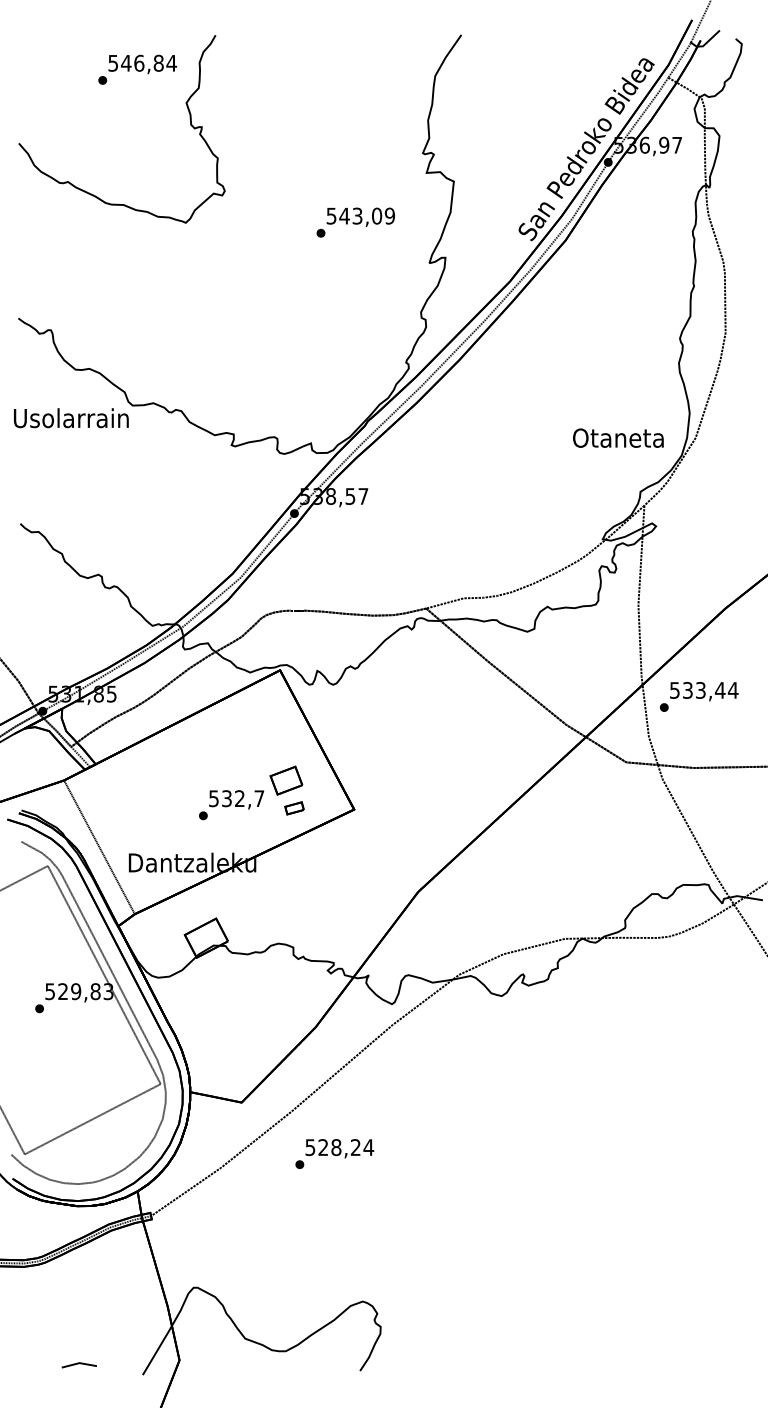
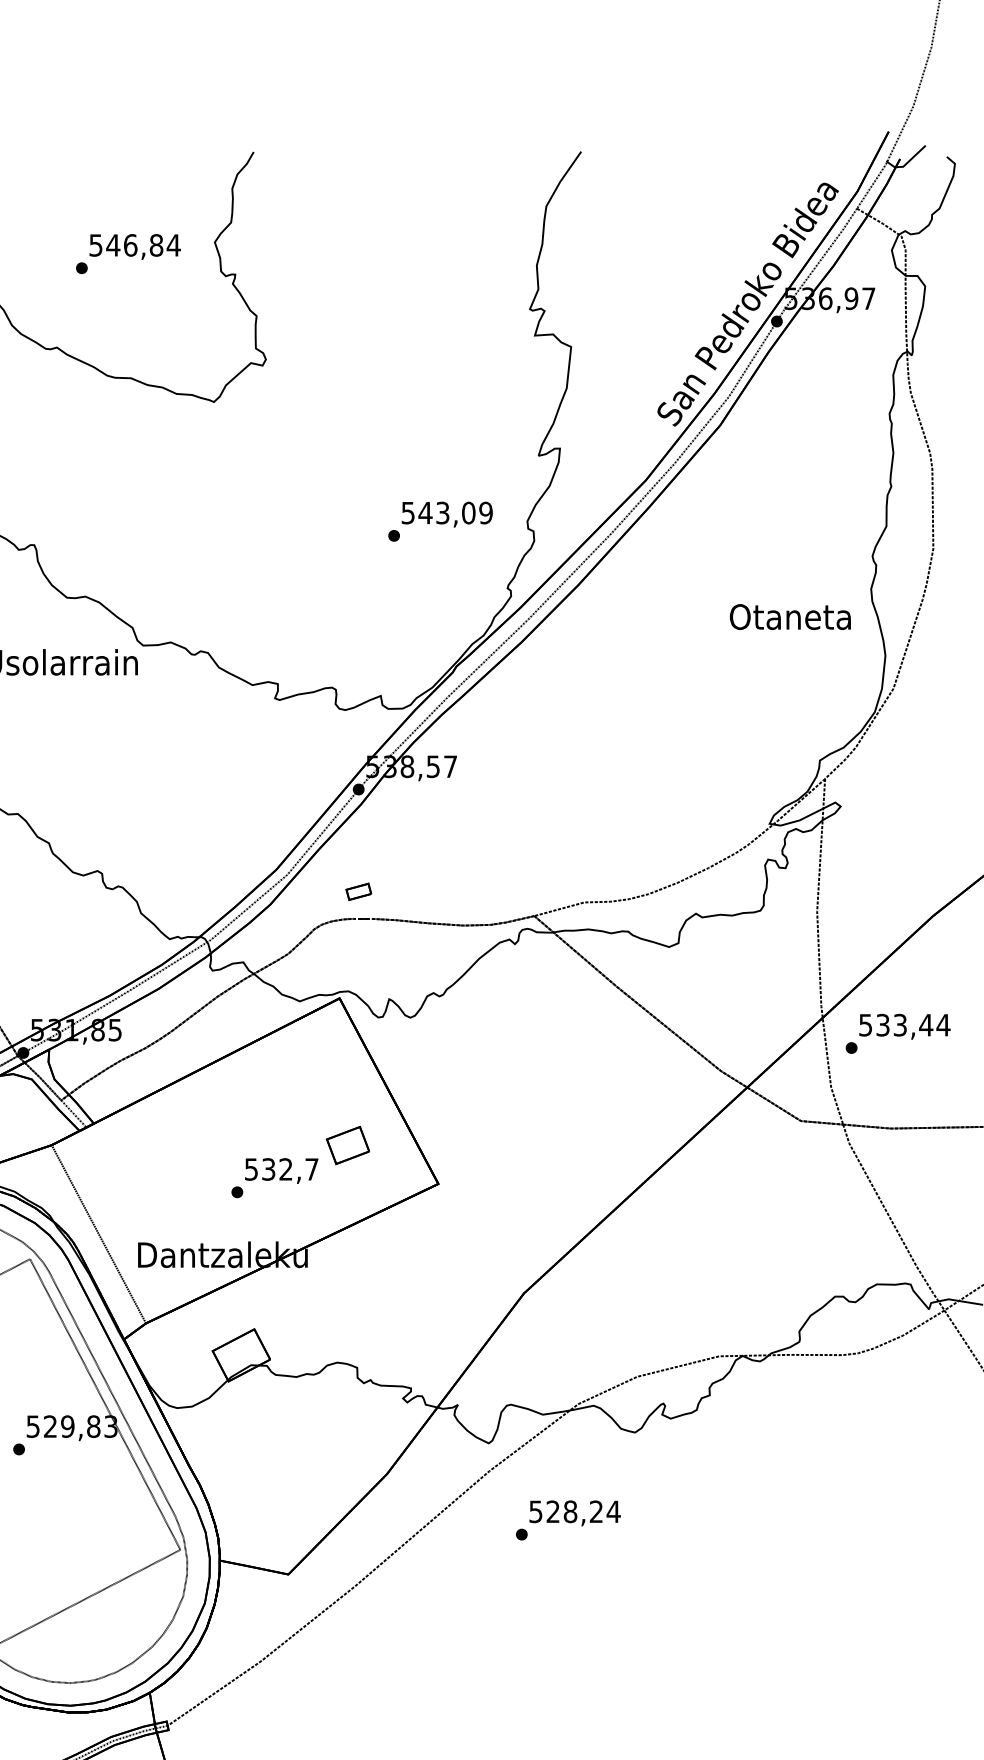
text: (137, 69) -> (128, 253), moved
text: (355, 222) -> (440, 521), moved
text: (618, 437) -> (790, 616), moved
part: (294, 808) -> (358, 892), moved
text: (334, 1153) -> (568, 1519), moved

